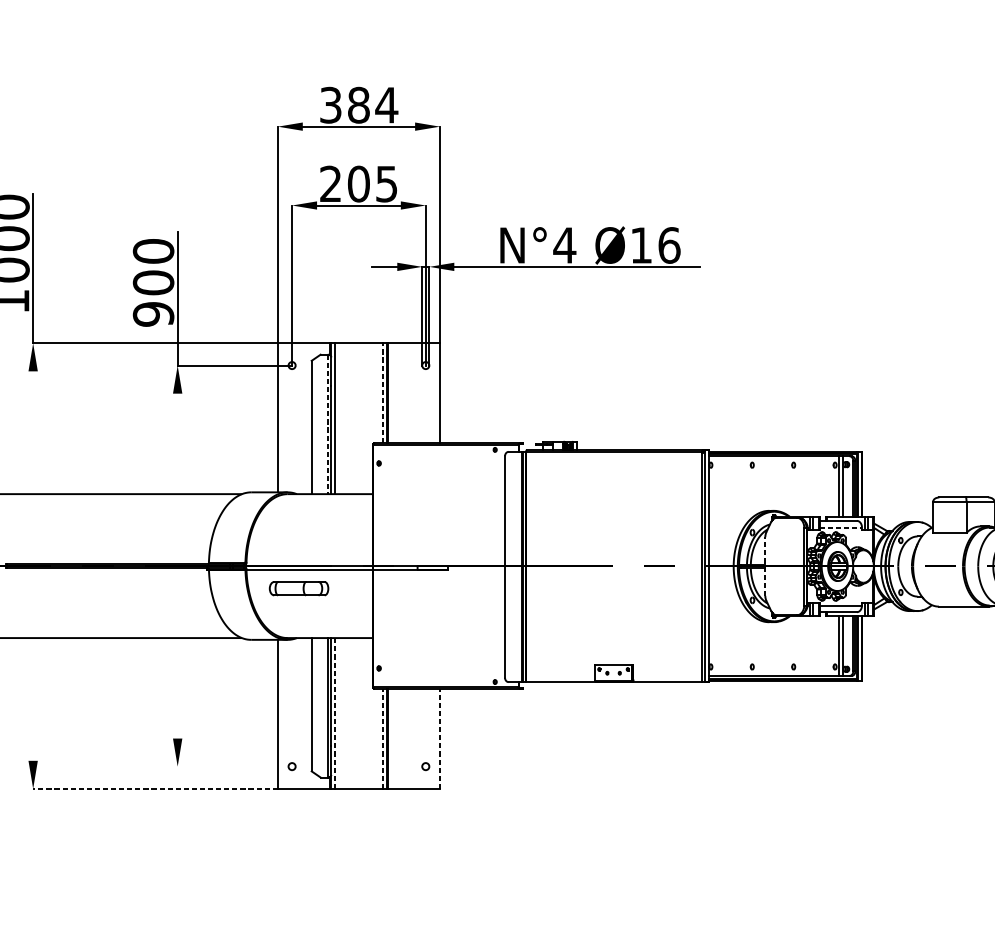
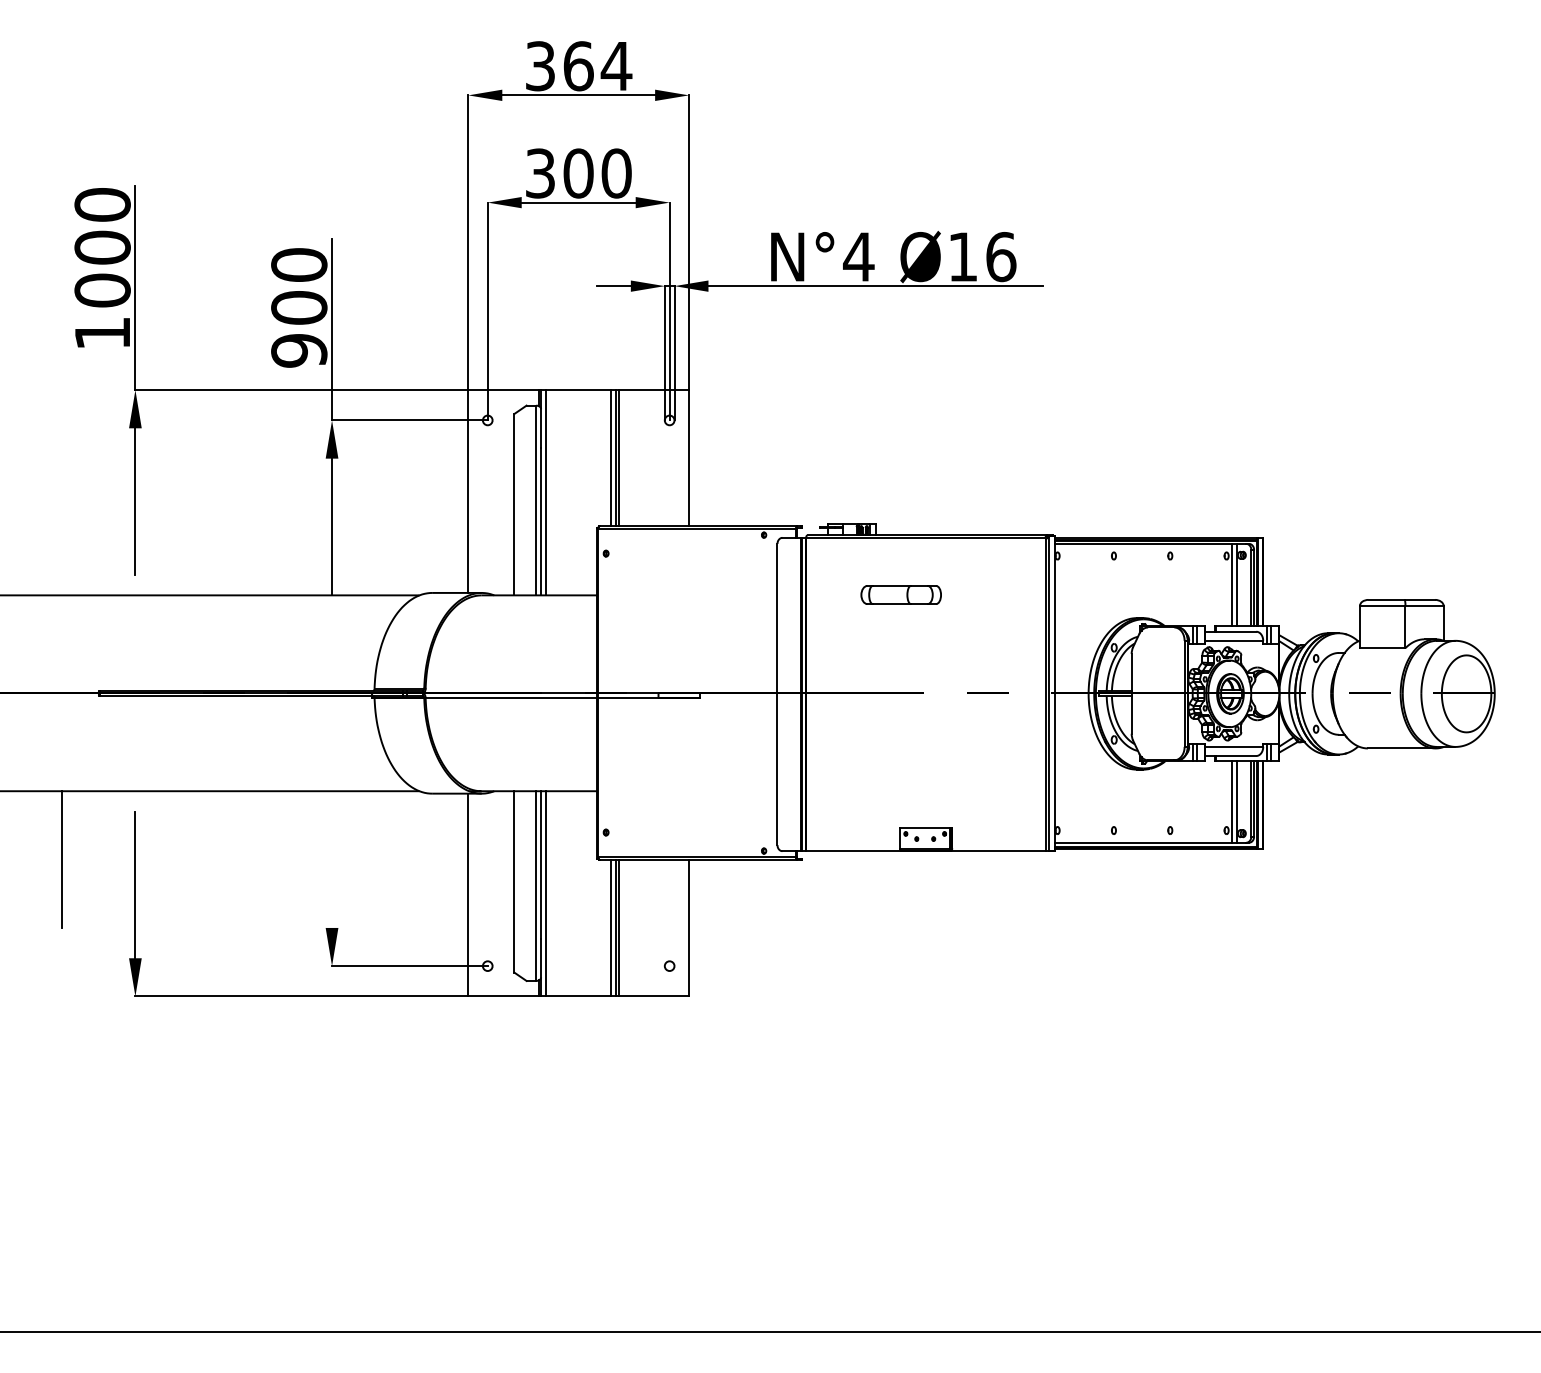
text: (358, 105) -> (578, 66), 384 -> 364
text: (358, 184) -> (578, 173), 205 -> 300
line: (383, 392) -> (611, 457), dashed -> solid
line: (327, 424) -> (536, 500), dashed -> solid
line: (33, 425) -> (135, 501), added
line: (178, 443) -> (332, 526), added
line: (840, 527) -> (1234, 640), dashed -> solid
line: (765, 566) -> (1131, 693), dashed -> solid
part: (298, 588) -> (900, 594), moved
line: (33, 706) -> (135, 884), added
line: (334, 713) -> (545, 893), dashed -> solid
line: (383, 738) -> (611, 927), dashed -> solid
line: (440, 738) -> (689, 927), dashed -> solid
line: (234, 766) -> (409, 966), added
line: (155, 788) -> (301, 996), dashed -> solid

